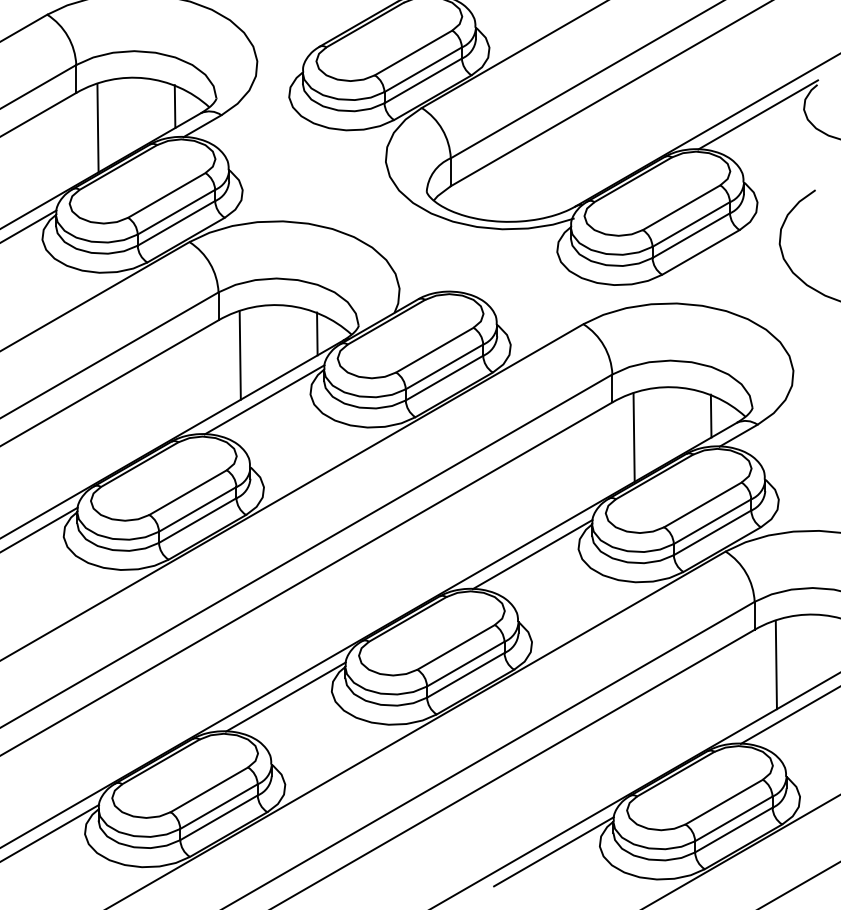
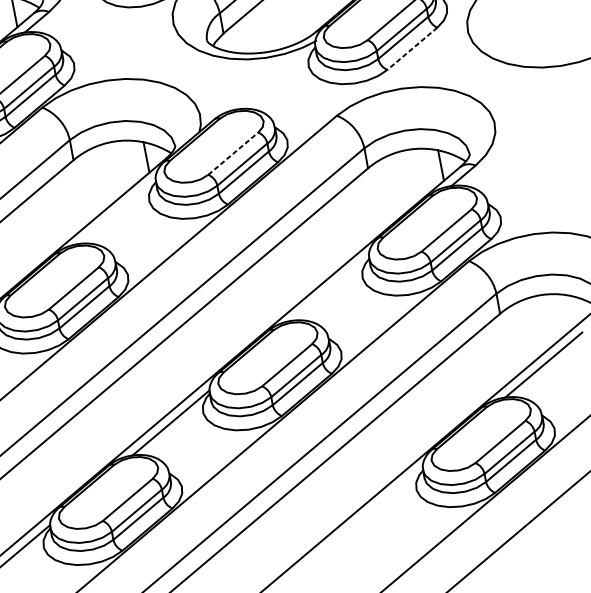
line: (700, 252) -> (412, 48), solid -> dashed
line: (434, 350) -> (233, 154), solid -> dashed
line: (239, 355) -> (93, 182), removed
line: (264, 399) -> (116, 211), removed
line: (633, 437) -> (387, 190), removed
line: (532, 554) -> (330, 288), removed
line: (775, 664) -> (519, 336), removed
line: (553, 851) -> (383, 499), removed

